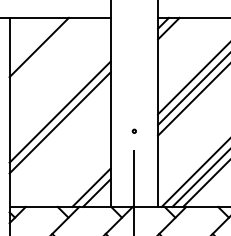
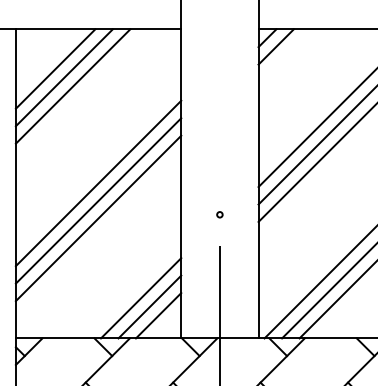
line: (33, 41) -> (54, 67), added
line: (44, 52) -> (72, 85), added
line: (59, 133) -> (97, 218), added
line: (85, 181) -> (139, 296), added

